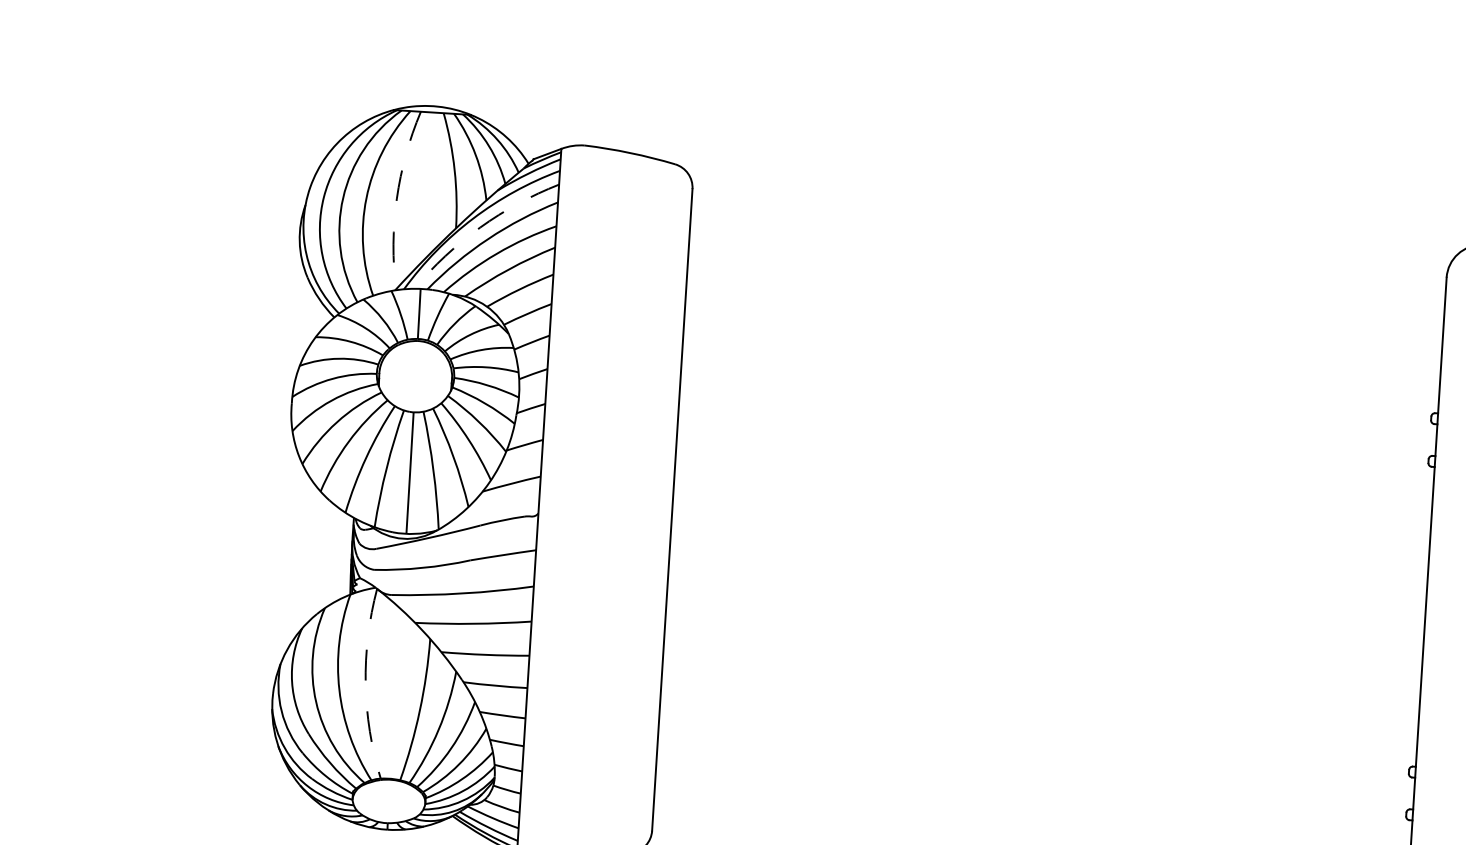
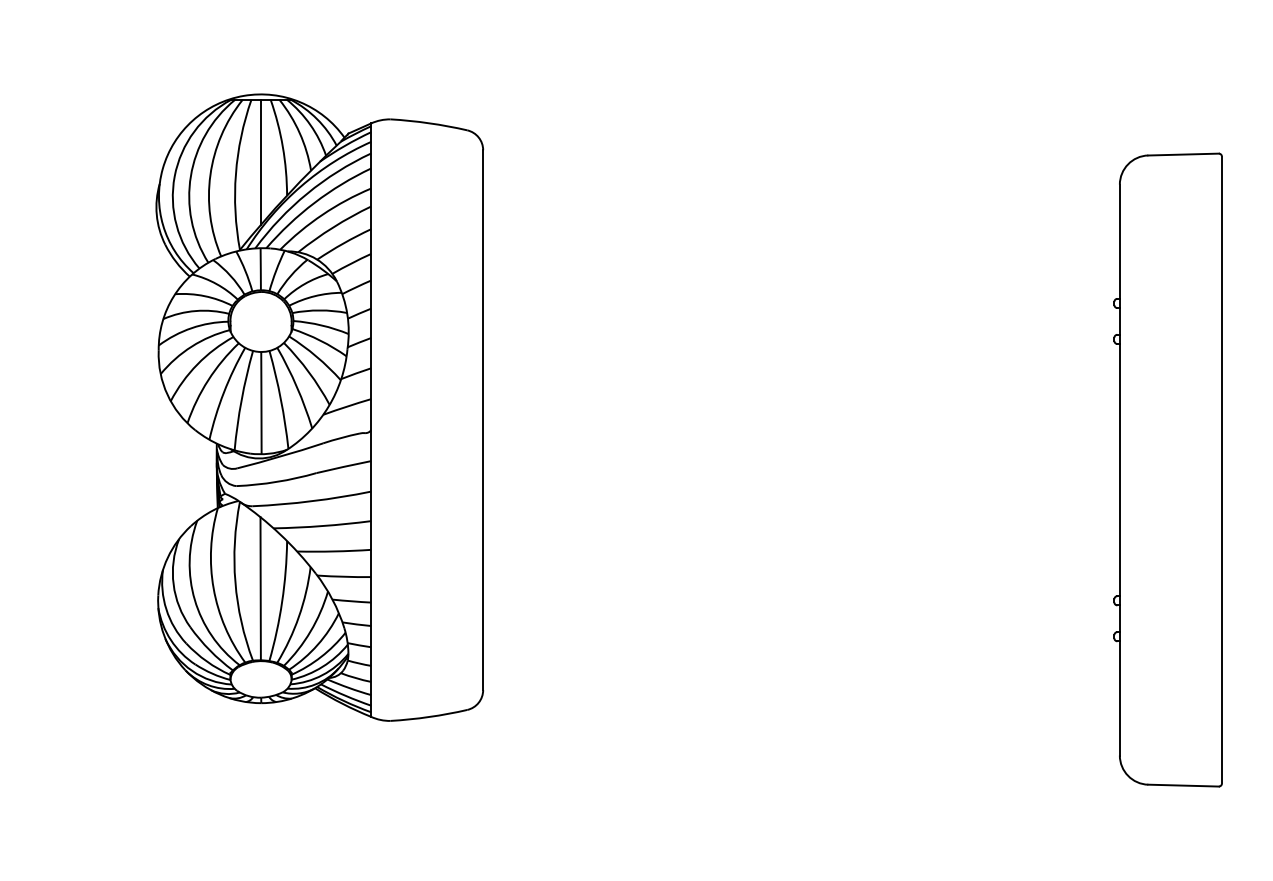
line: (428, 185) -> (261, 161), added
arc: (396, 199) -> (235, 174), dashed -> solid
arc: (480, 227) -> (307, 193), dashed -> solid
arc: (365, 684) -> (235, 582), dashed -> solid
line: (395, 693) -> (260, 588), added

